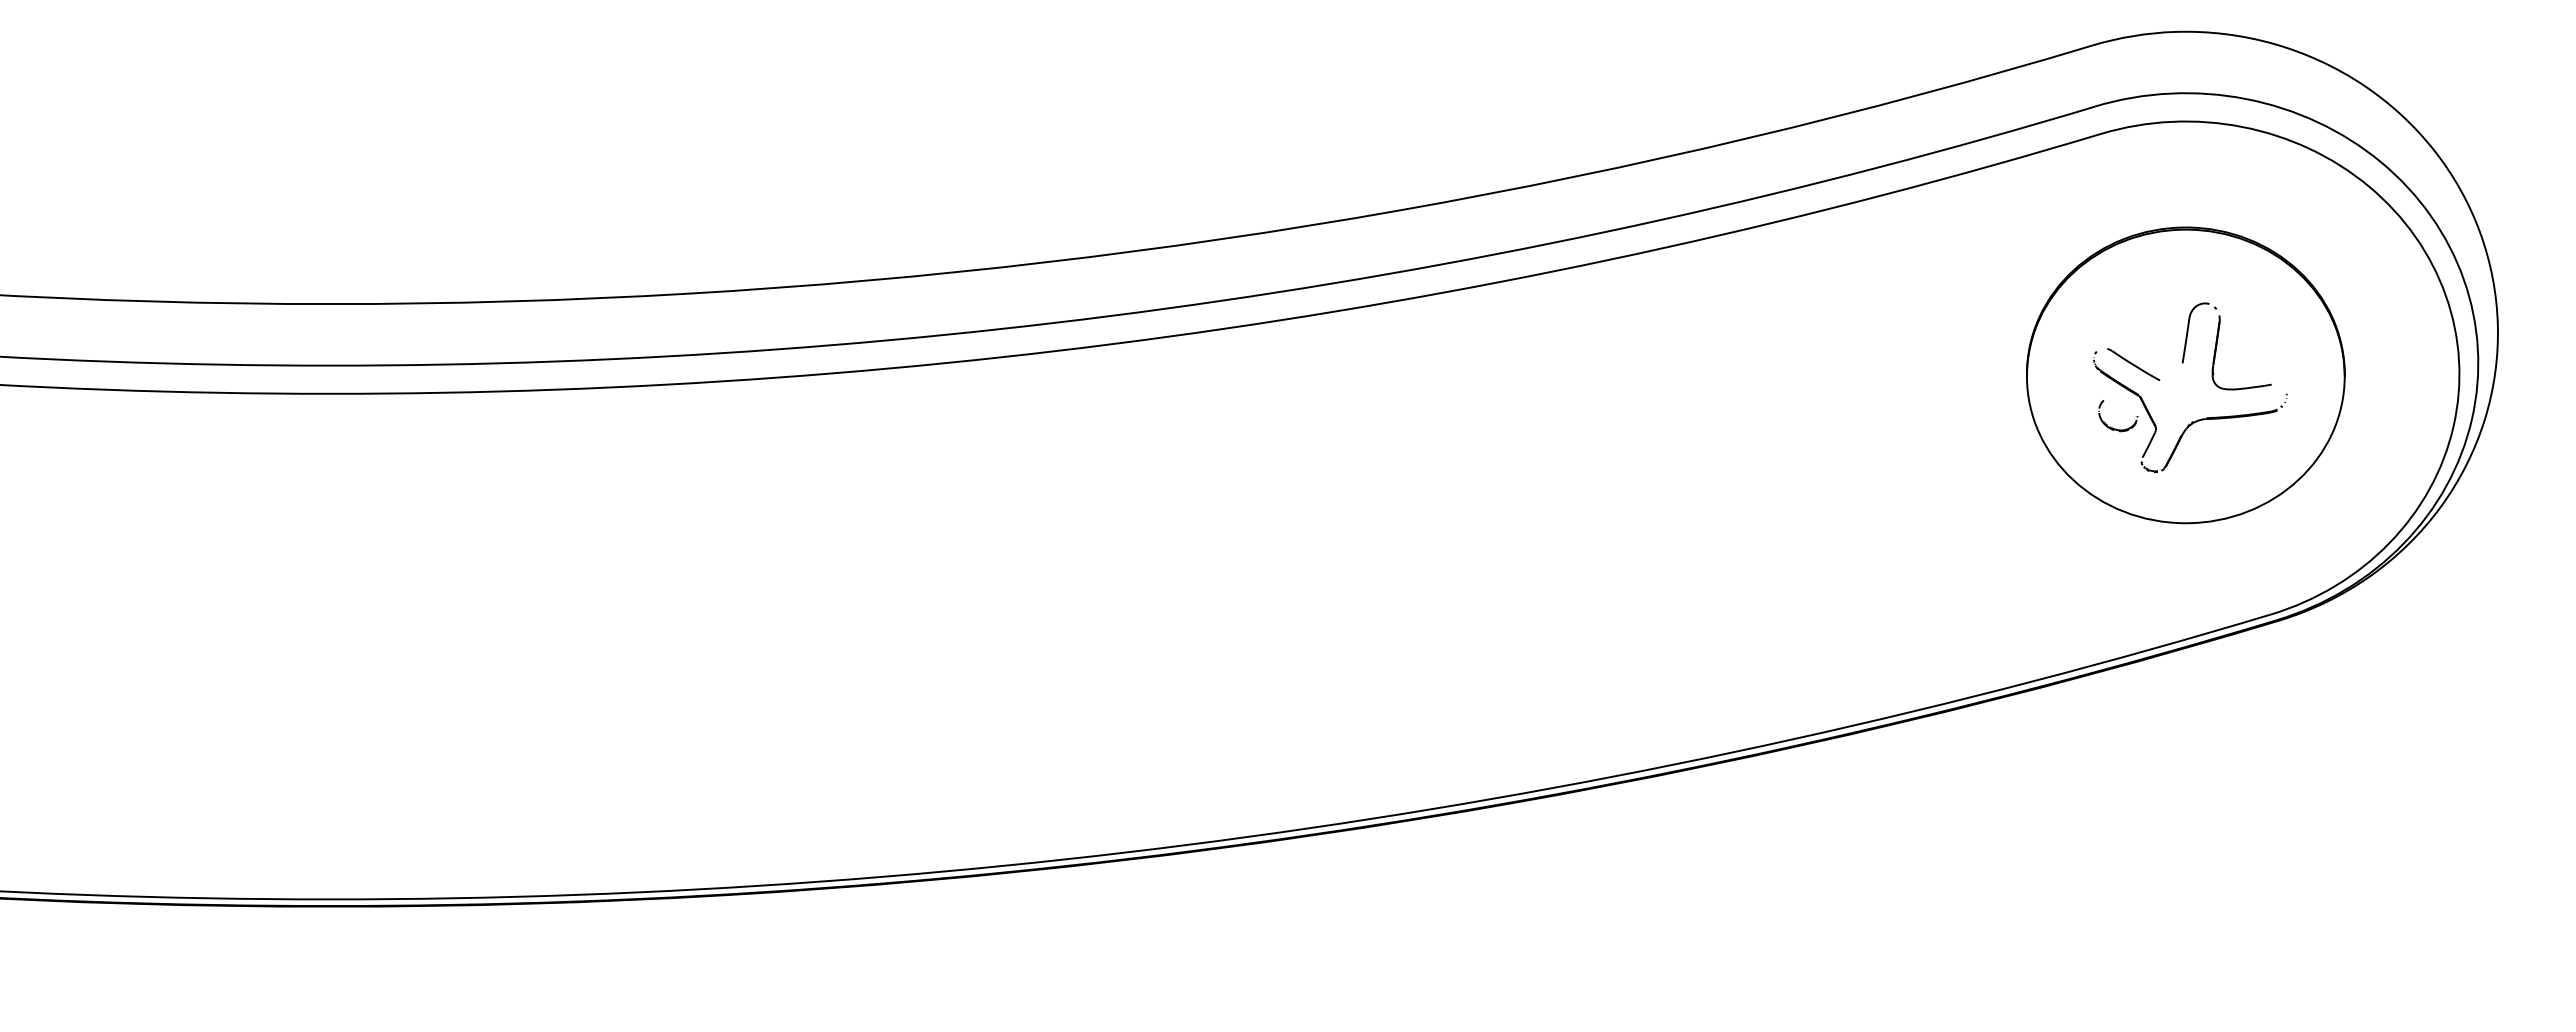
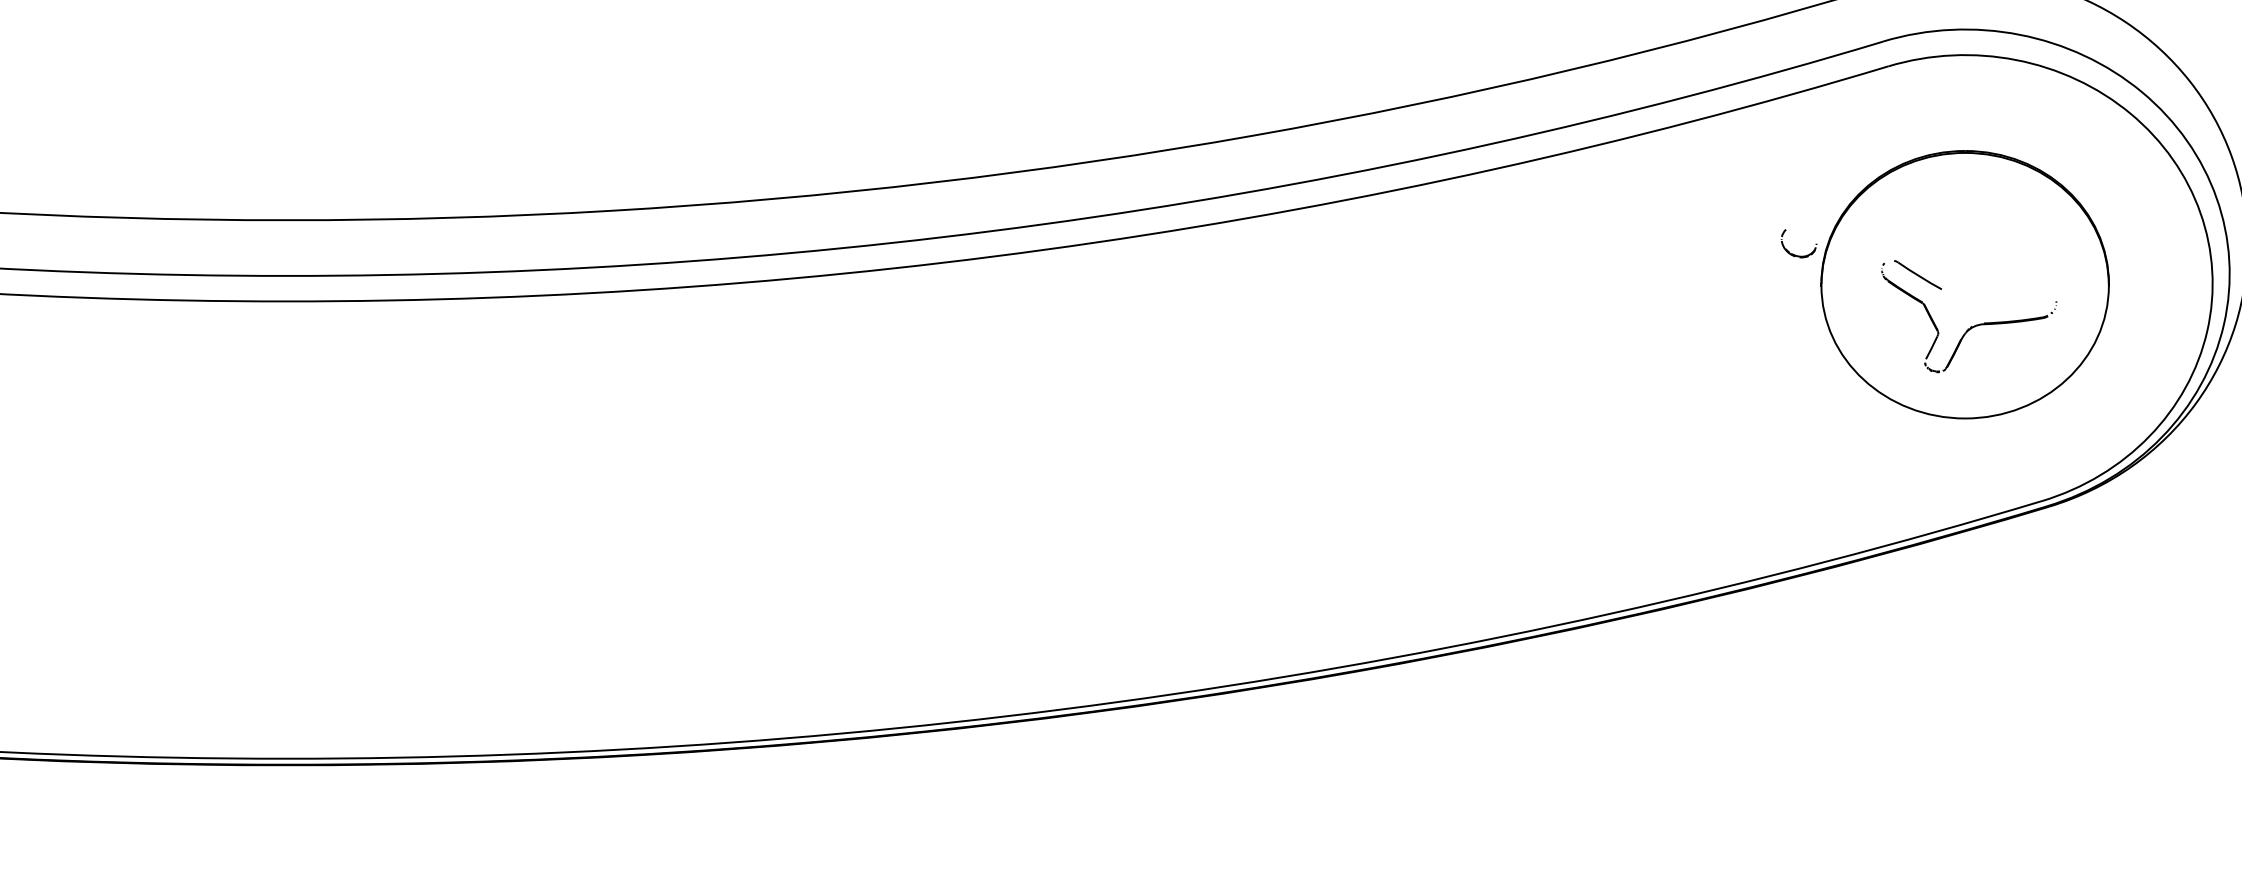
part: (2217, 346) -> (1993, 258), removed
part: (2116, 428) -> (1797, 255), moved

